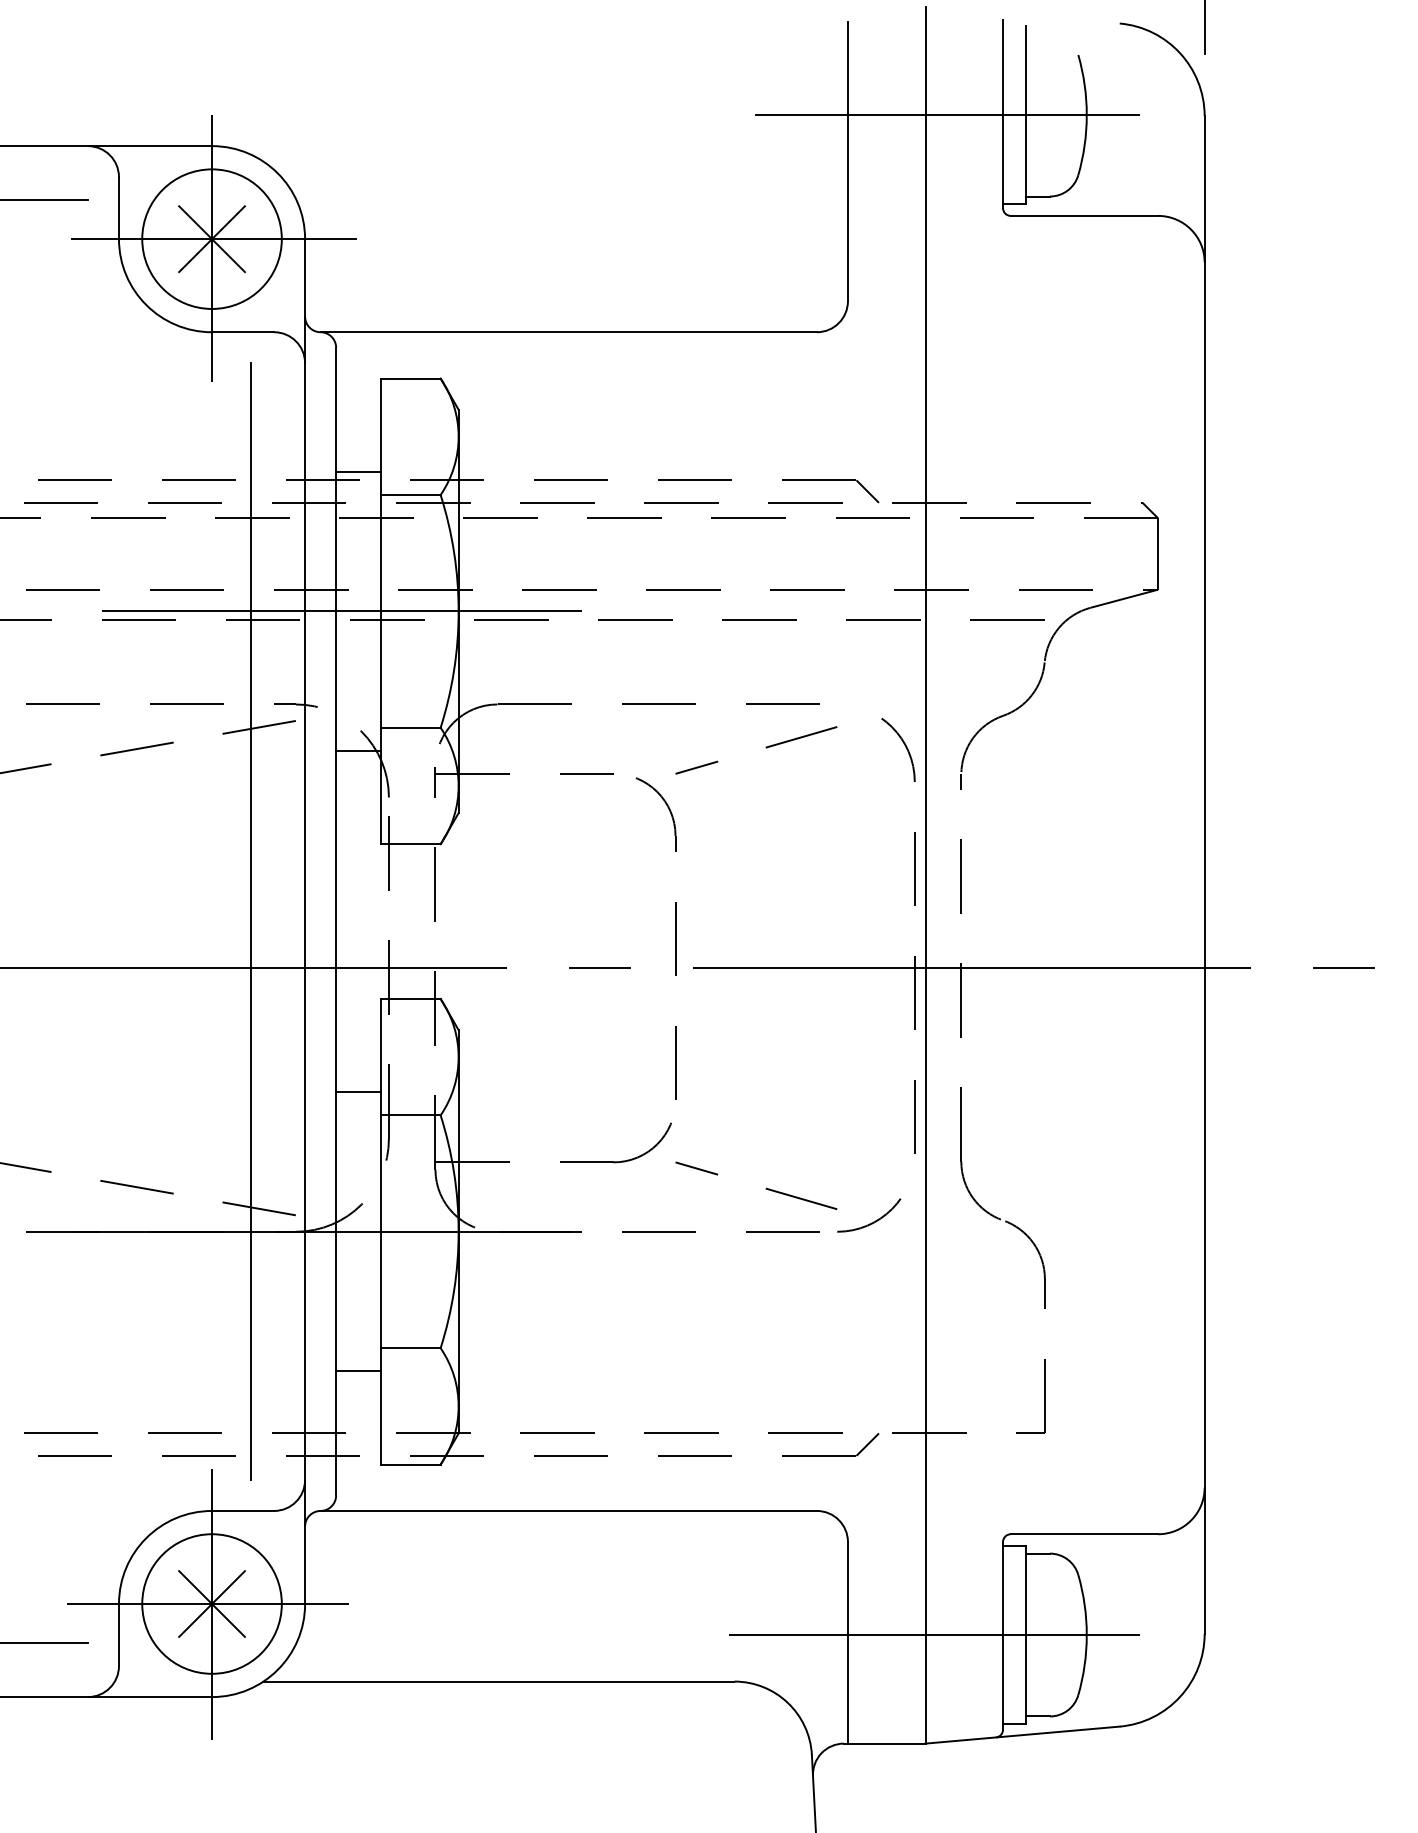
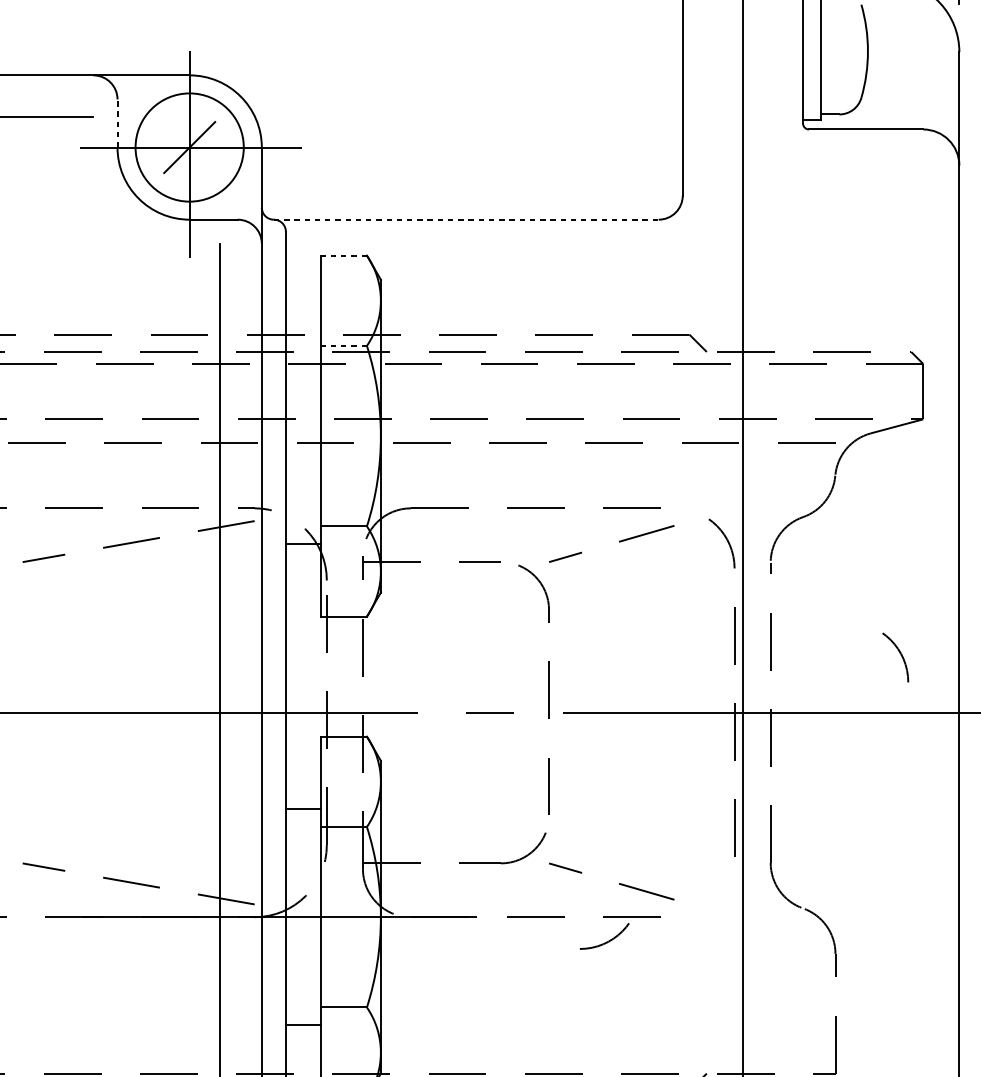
line: (947, 115) -> (759, 51), removed
line: (118, 207) -> (117, 122), solid -> dashed
line: (211, 239) -> (189, 147), removed
line: (569, 332) -> (466, 219), solid -> dashed
line: (410, 378) -> (343, 255), solid -> dashed
line: (358, 471) -> (303, 327), removed
line: (410, 495) -> (343, 346), solid -> dashed
line: (341, 611) -> (290, 436), removed
arc: (1128, 892) -> (900, 654), added
arc: (873, 1221) -> (607, 941), moved

